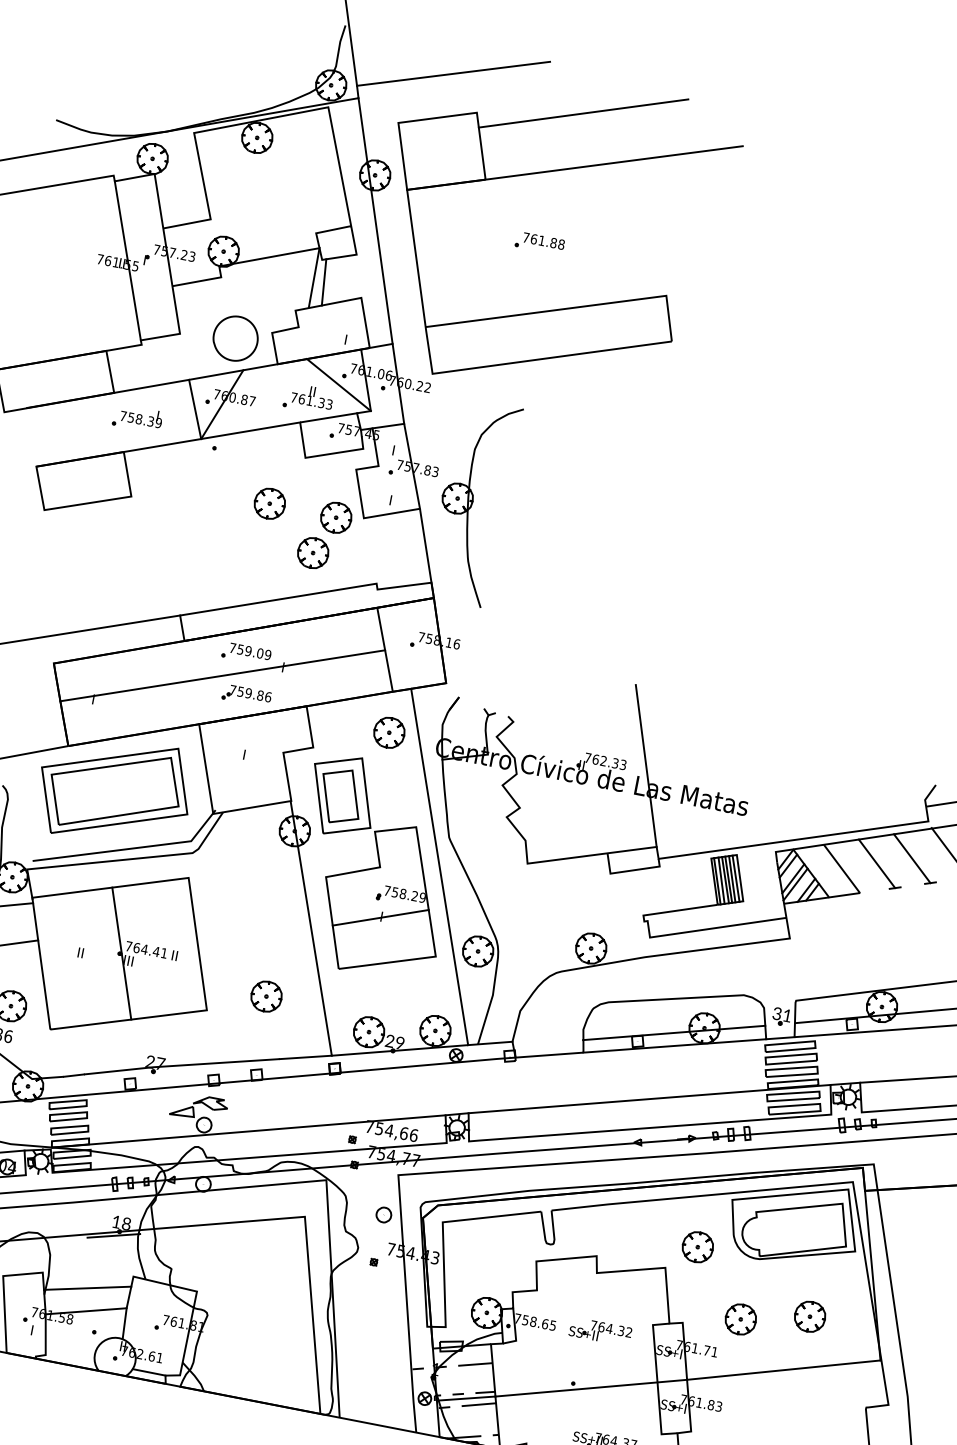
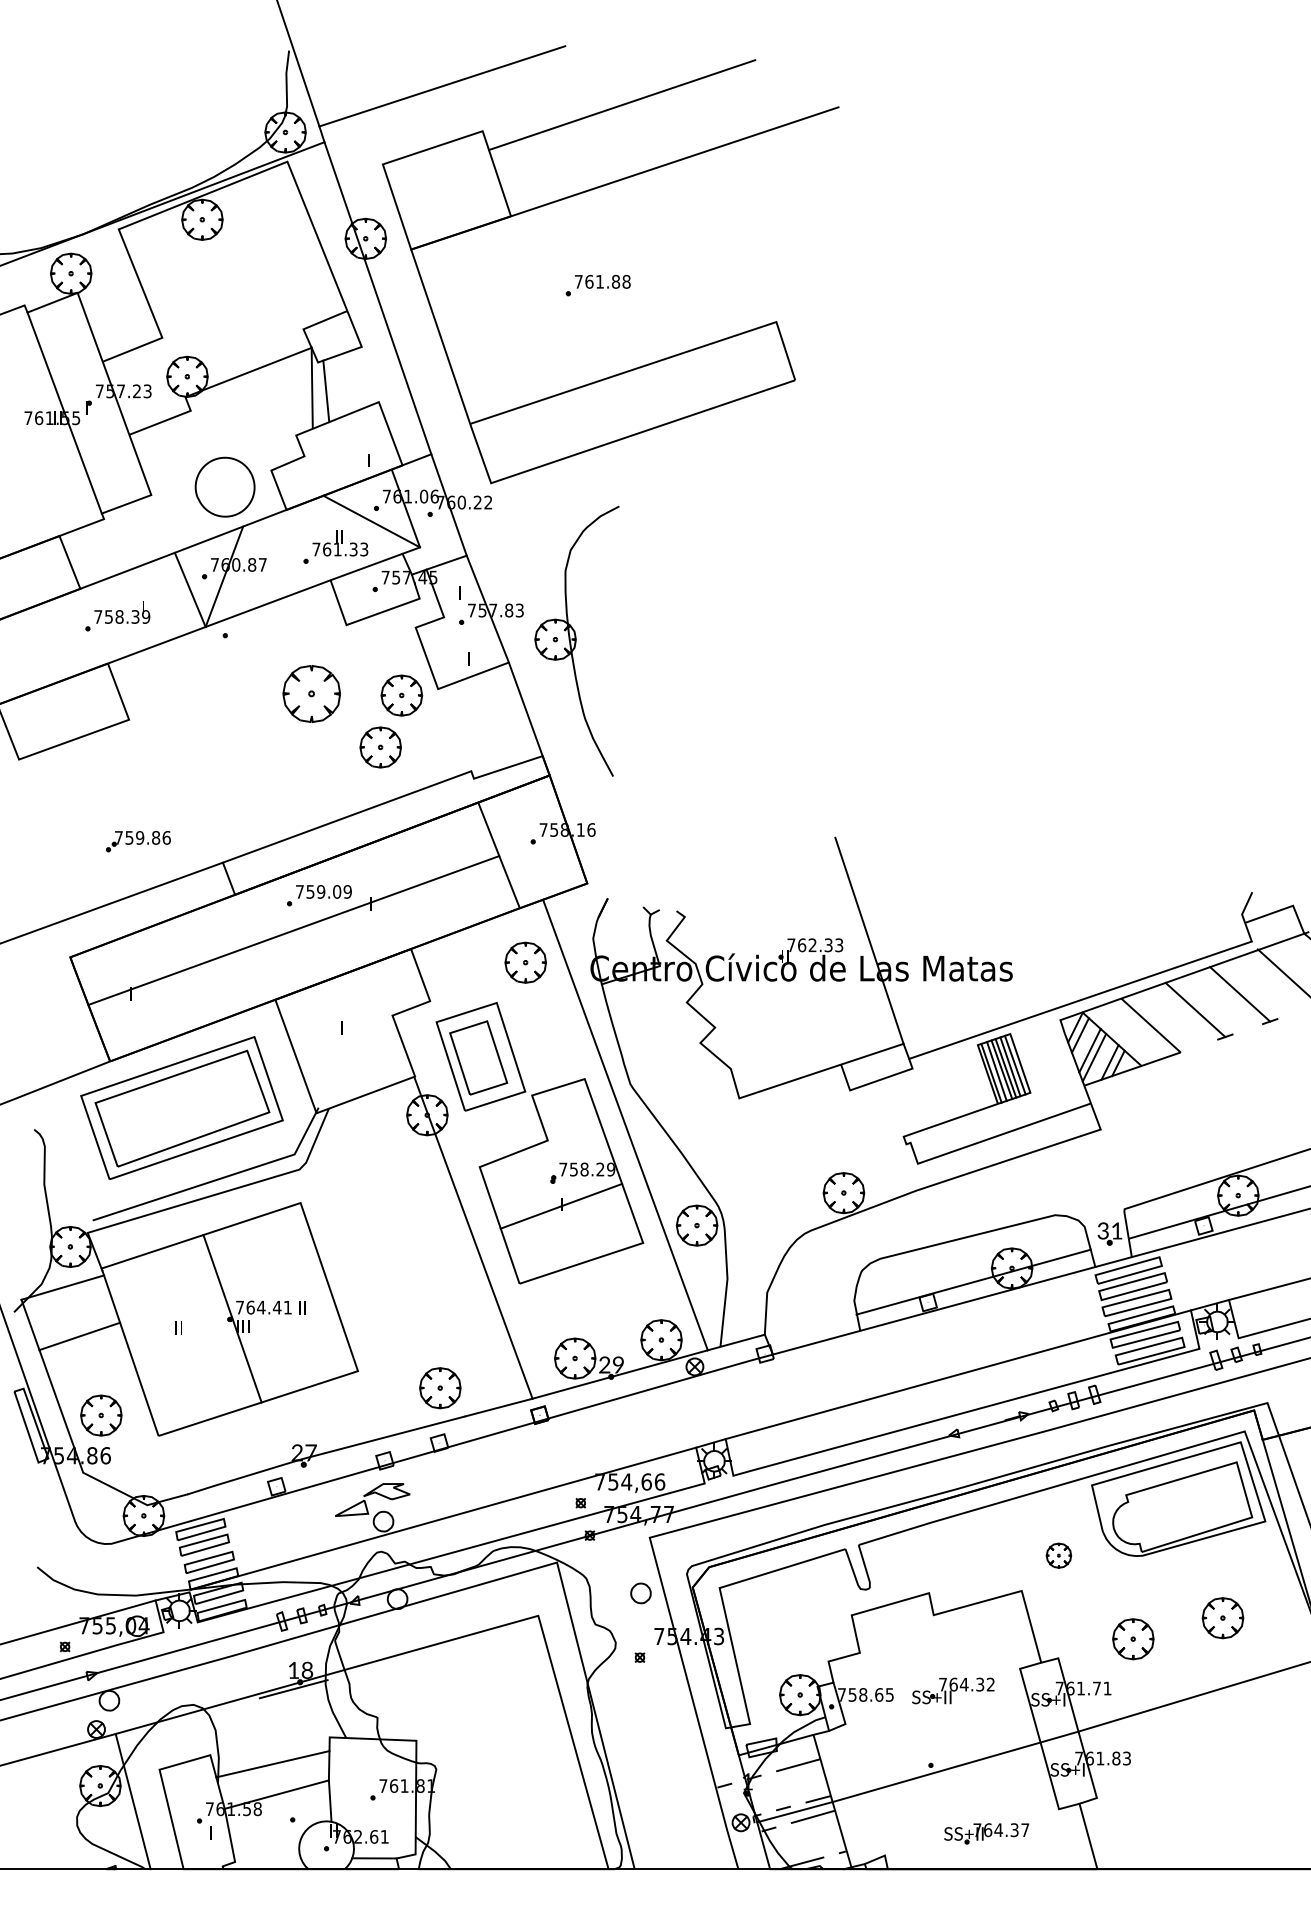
part: (269, 504) -> (311, 694), size x1.4
part: (246, 695) -> (138, 841), moved
part: (266, 996) -> (440, 1388), moved
part: (697, 1246) -> (1058, 1555), size x0.6

